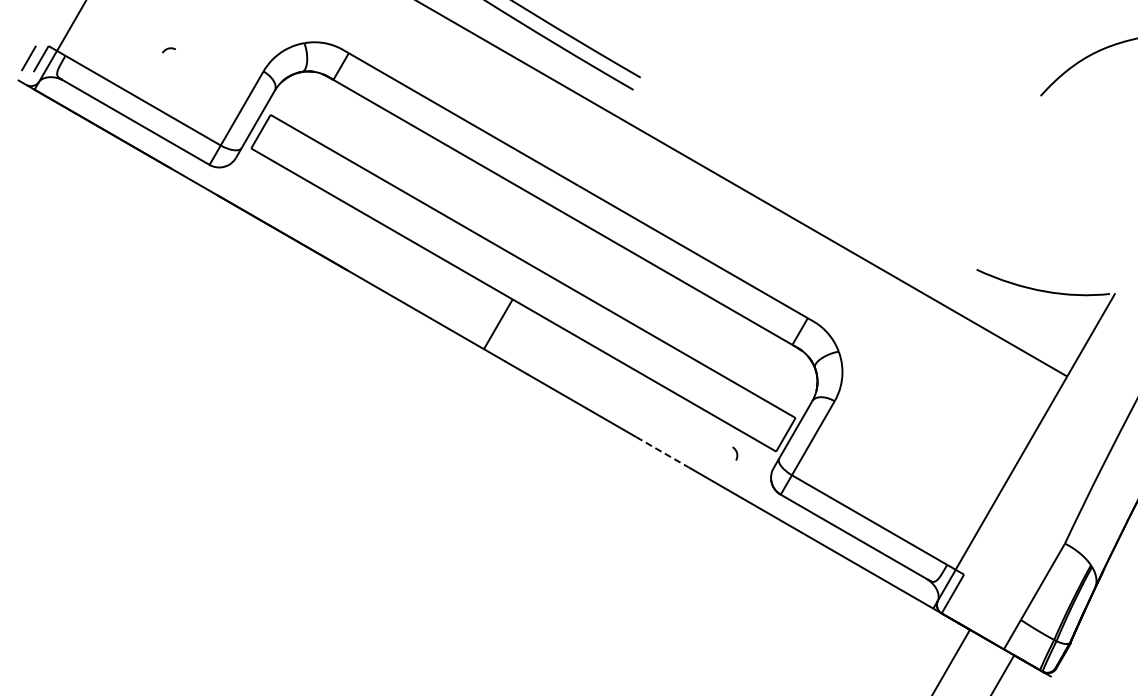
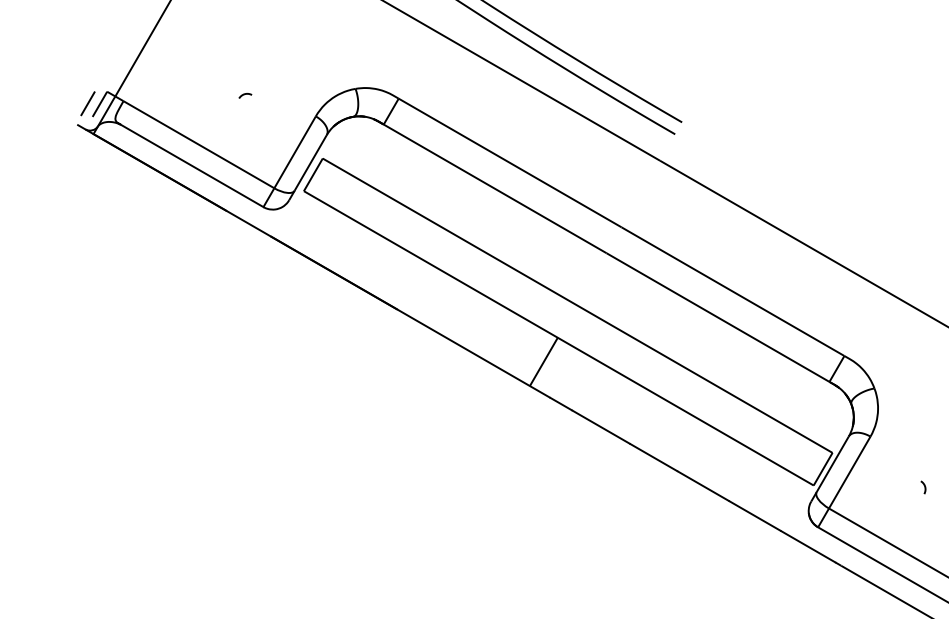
part: (168, 50) -> (244, 96), moved
line: (662, 452) -> (703, 486), dashed -> solid
part: (735, 453) -> (923, 487), moved

